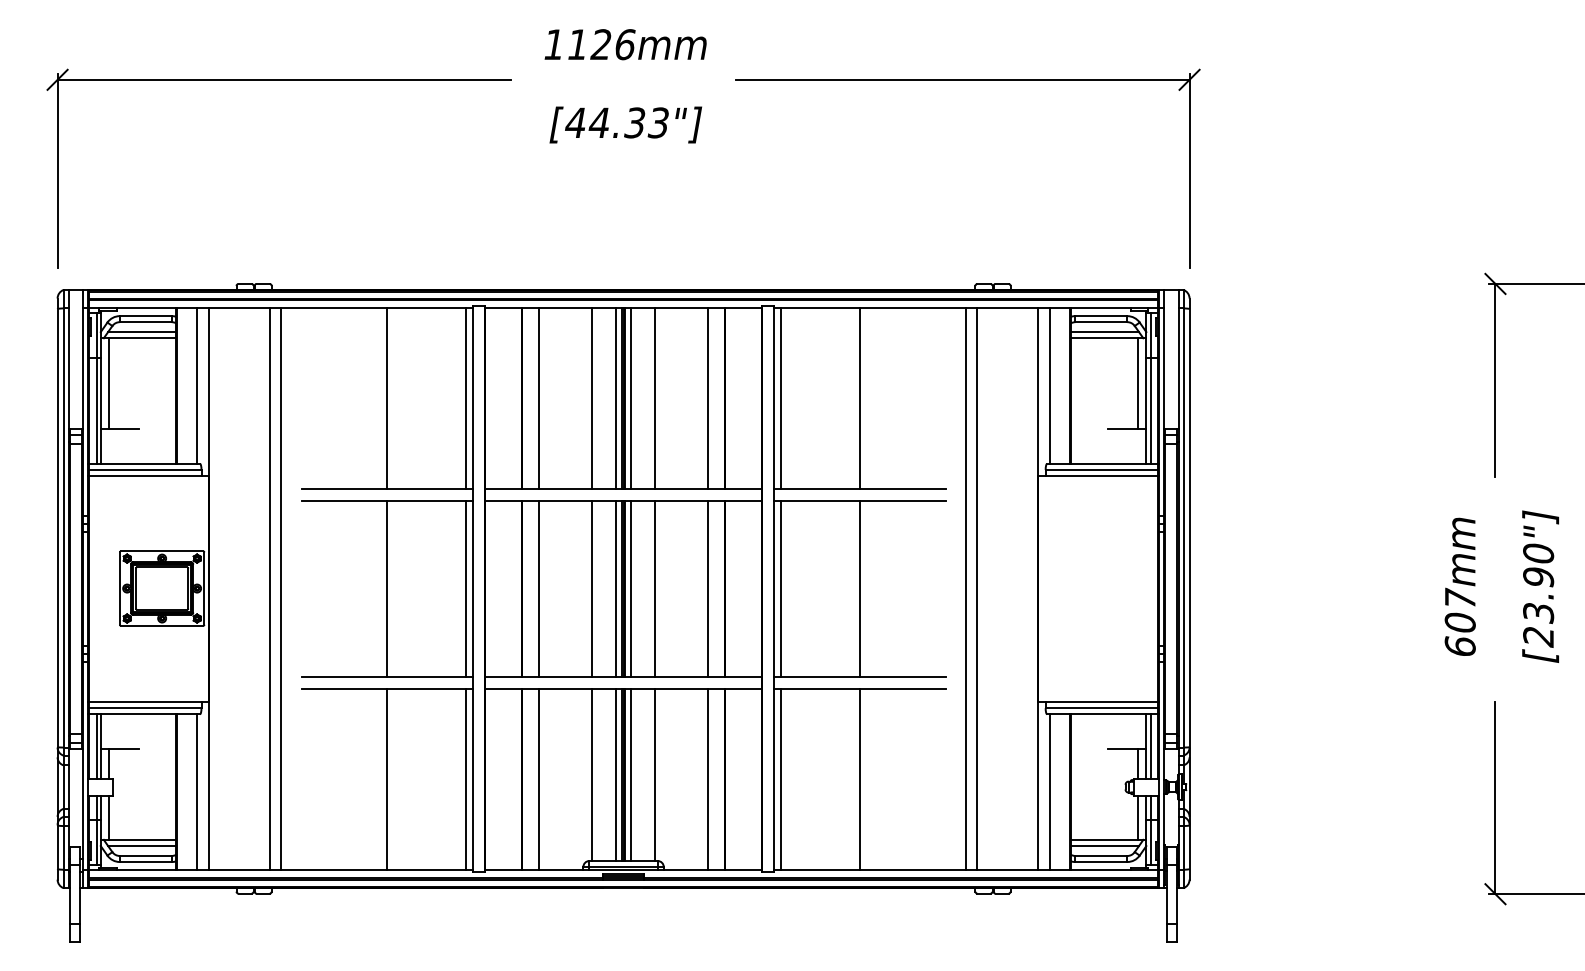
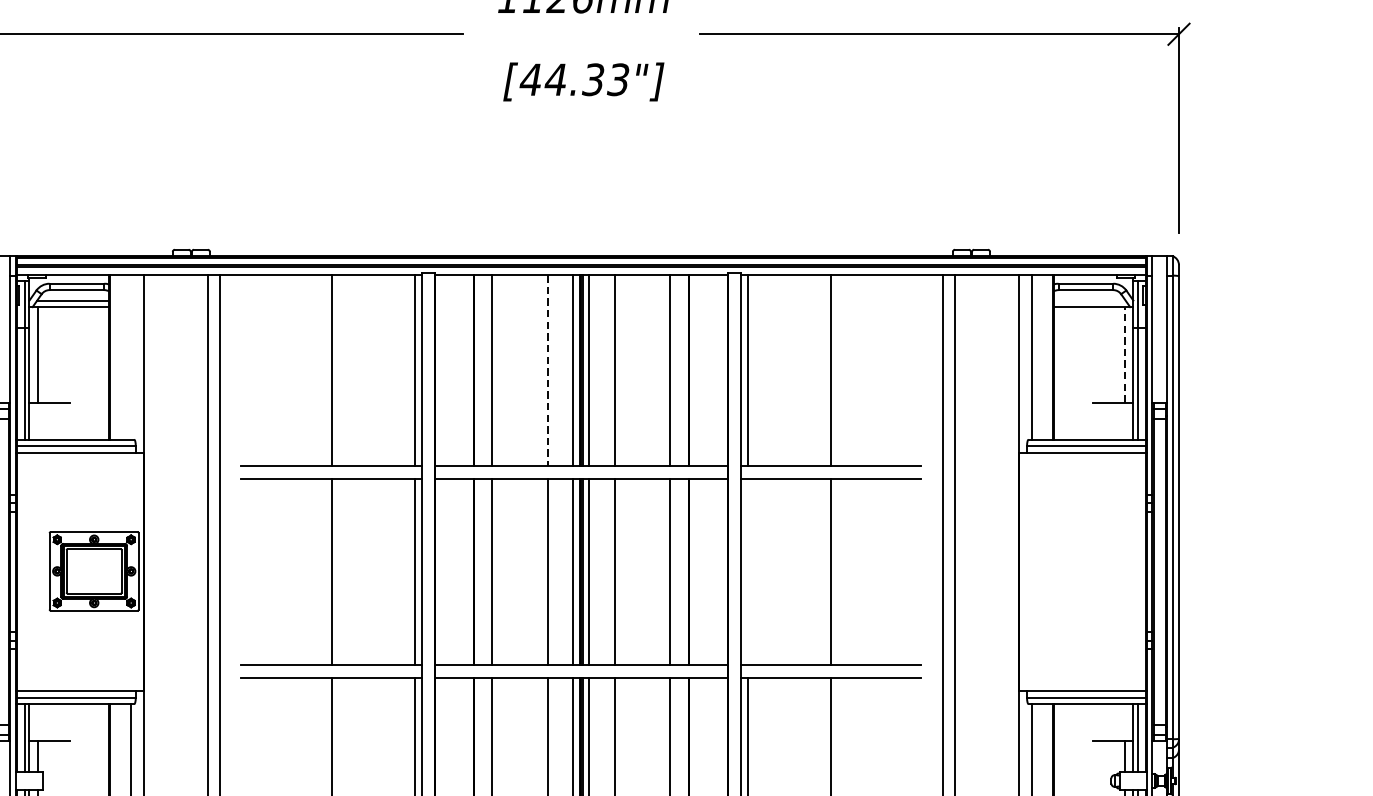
line: (1104, 332) -> (1089, 301), removed
line: (1138, 382) -> (1125, 353), solid -> dashed
line: (197, 385) -> (131, 356), removed
line: (591, 399) -> (547, 371), solid -> dashed
line: (781, 589) -> (748, 572), removed

